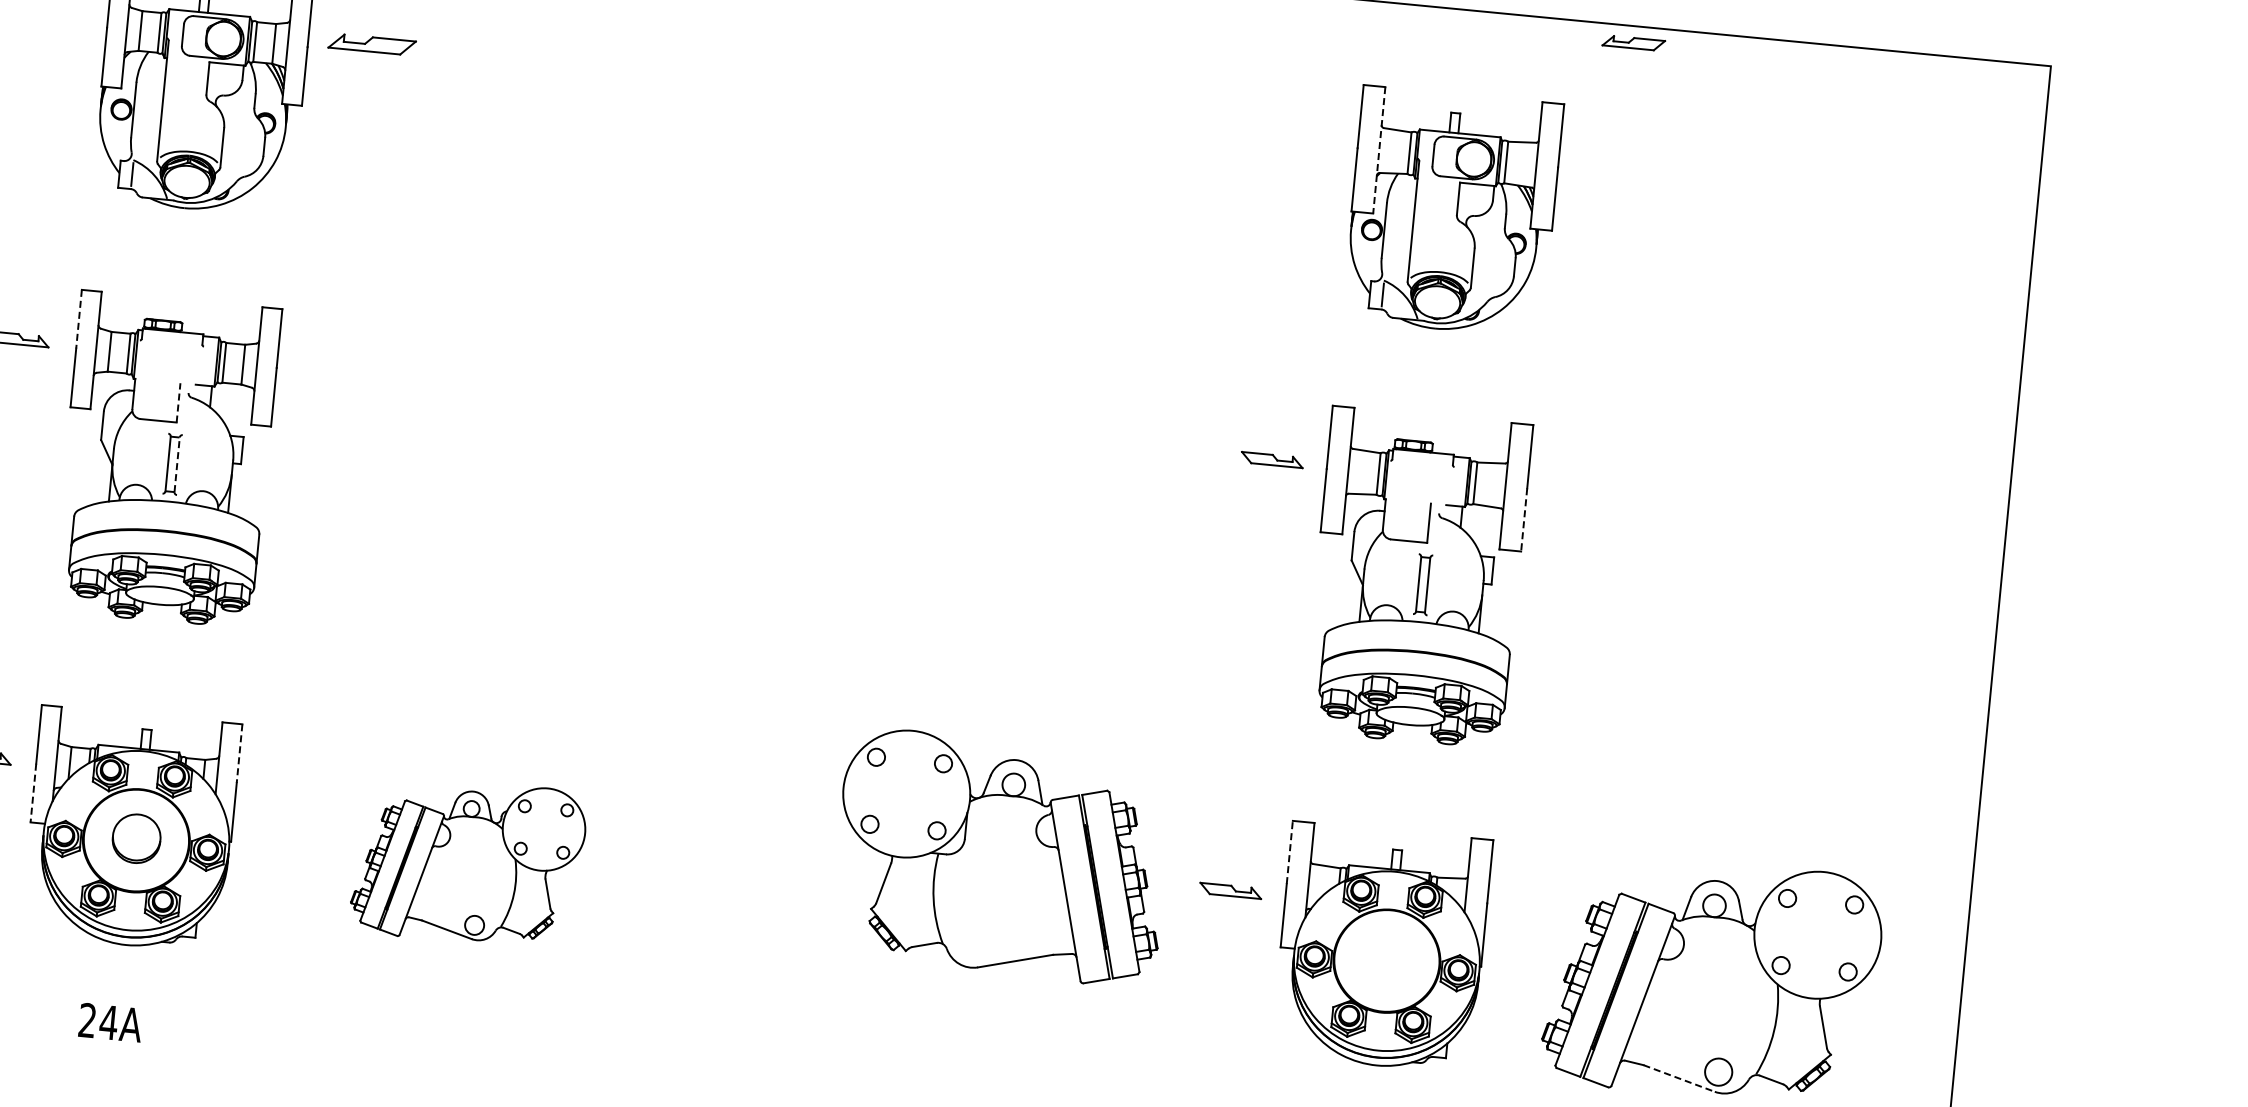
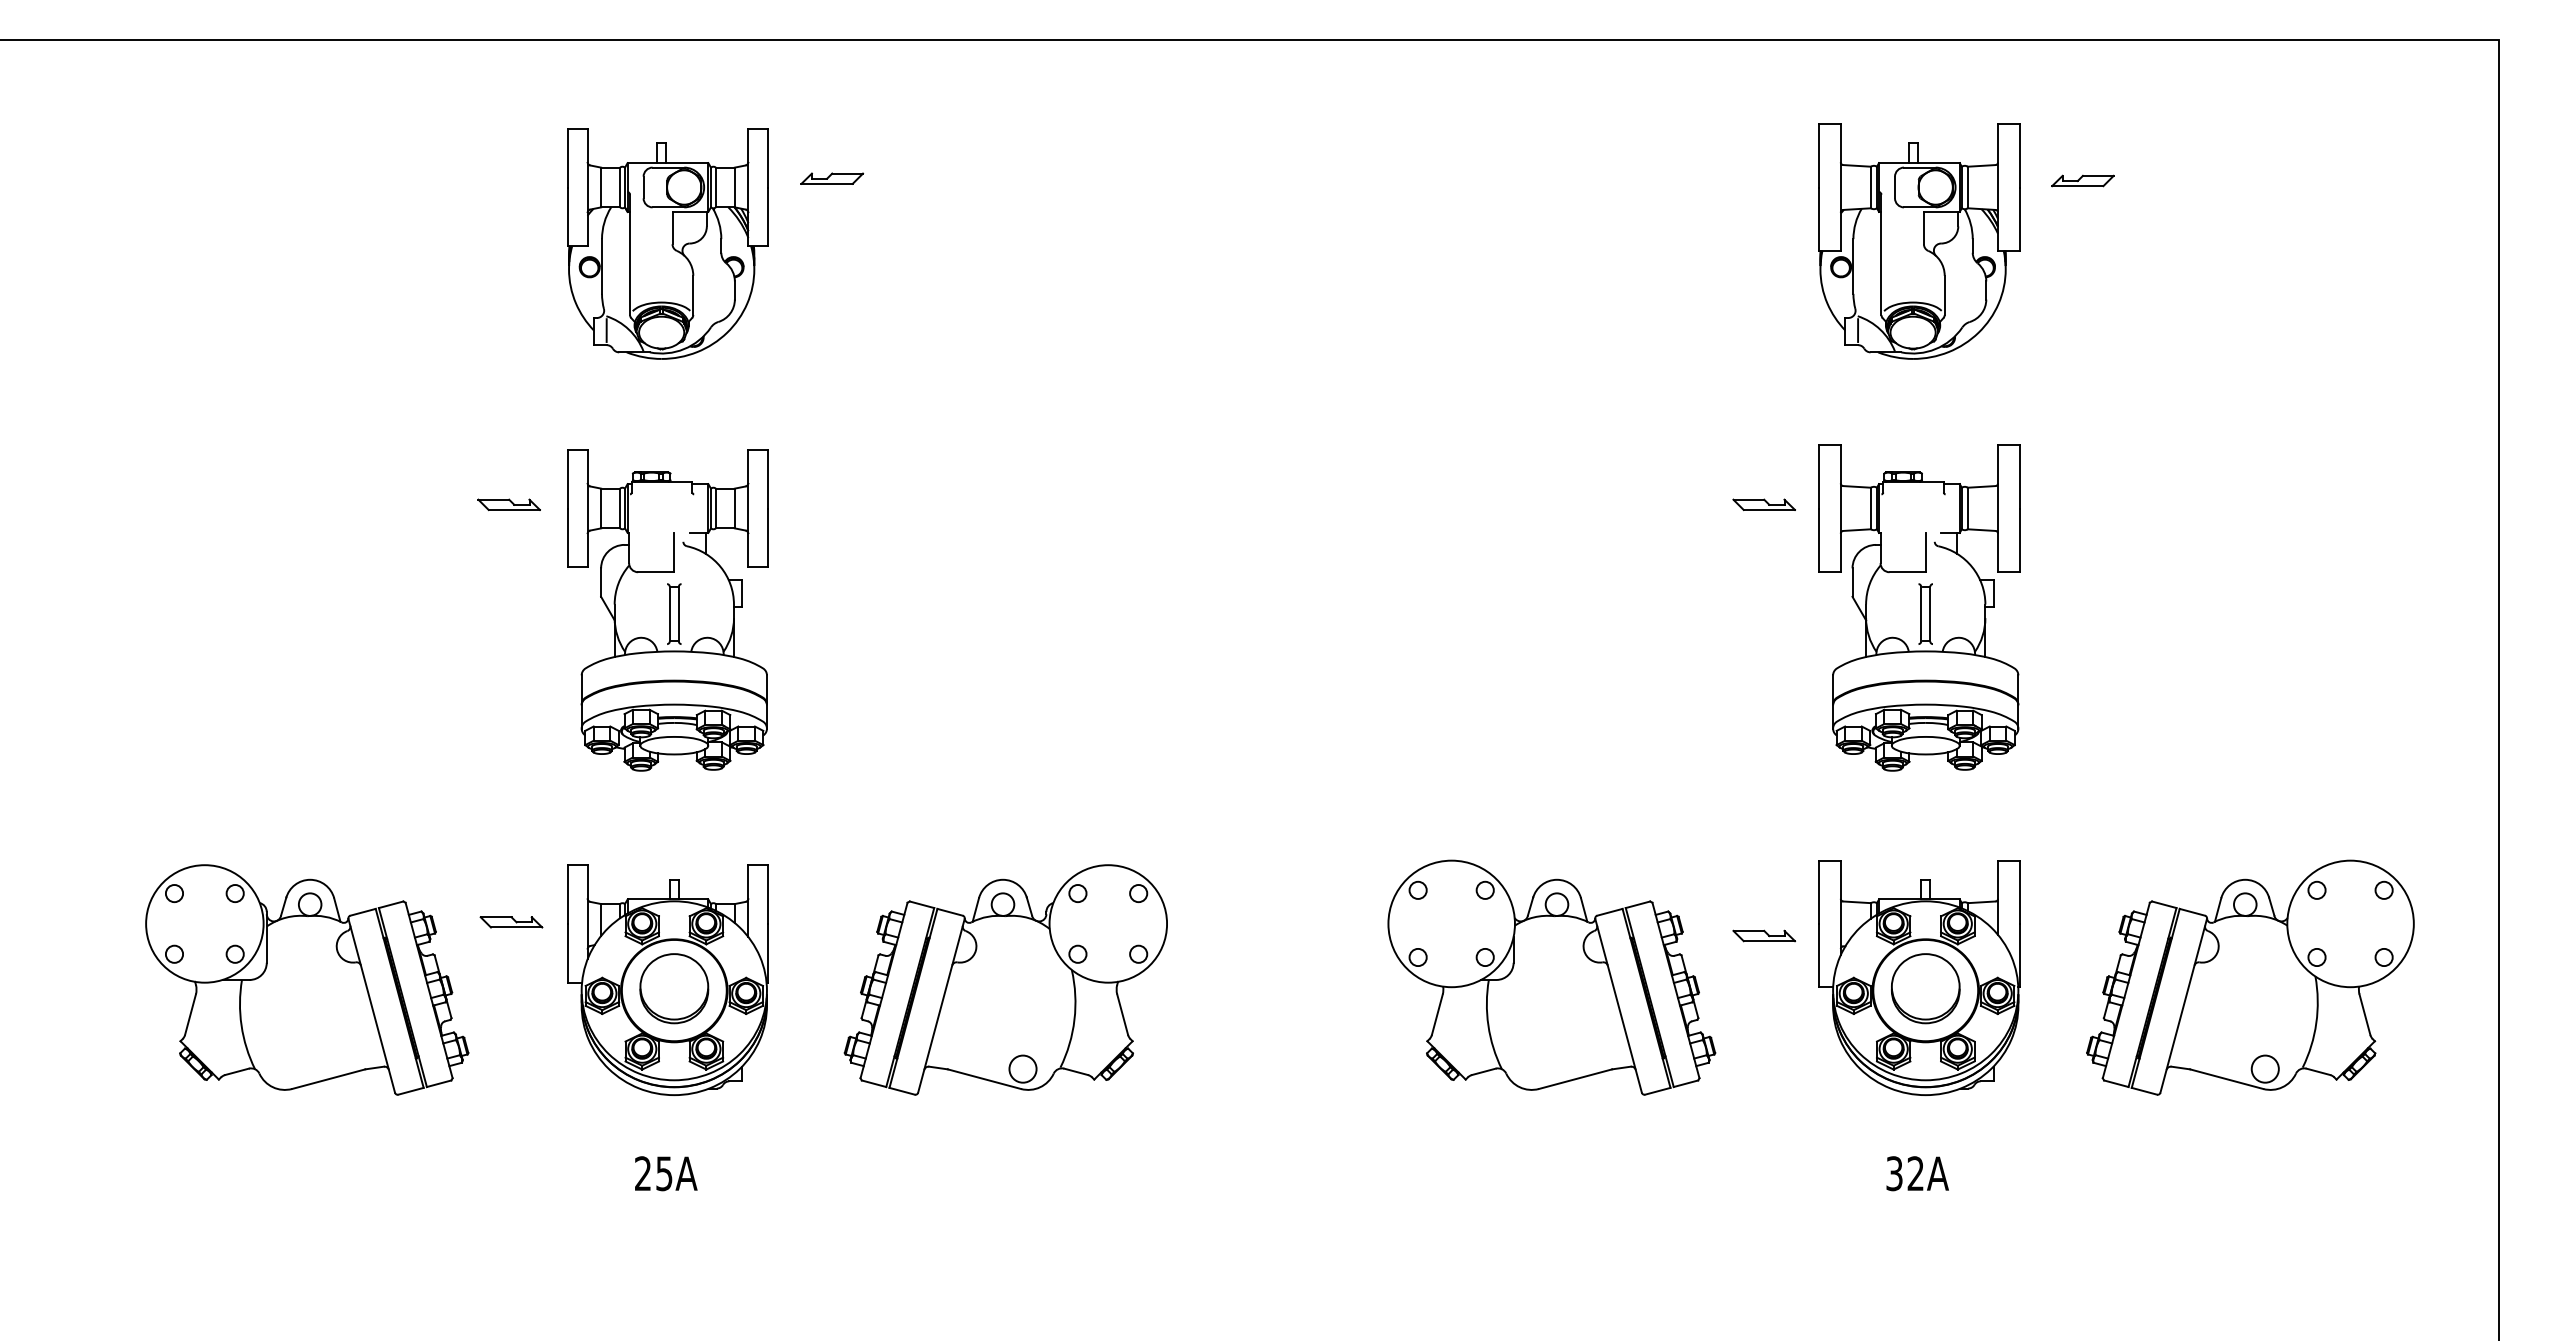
part: (1633, 42) -> (2082, 180), moved
part: (372, 44) -> (832, 178), size x0.71
line: (1378, 151) -> (1840, 188), dashed -> solid
line: (78, 319) -> (567, 479), dashed -> solid
line: (178, 402) -> (674, 552), dashed -> solid
line: (176, 464) -> (678, 613), dashed -> solid
line: (1523, 520) -> (2019, 540), dashed -> solid
line: (239, 754) -> (768, 895), dashed -> solid
line: (33, 793) -> (567, 953), dashed -> solid
part: (136, 838) -> (674, 988), size x1.43
line: (1290, 852) -> (1819, 892), dashed -> solid
part: (1001, 857) -> (1551, 977), moved
part: (468, 861) -> (1005, 979), size x1.43
part: (1386, 958) -> (1925, 988), added
text: (108, 1022) -> (664, 1173), 24A -> 25A
line: (1678, 1078) -> (2226, 1079), dashed -> solid

